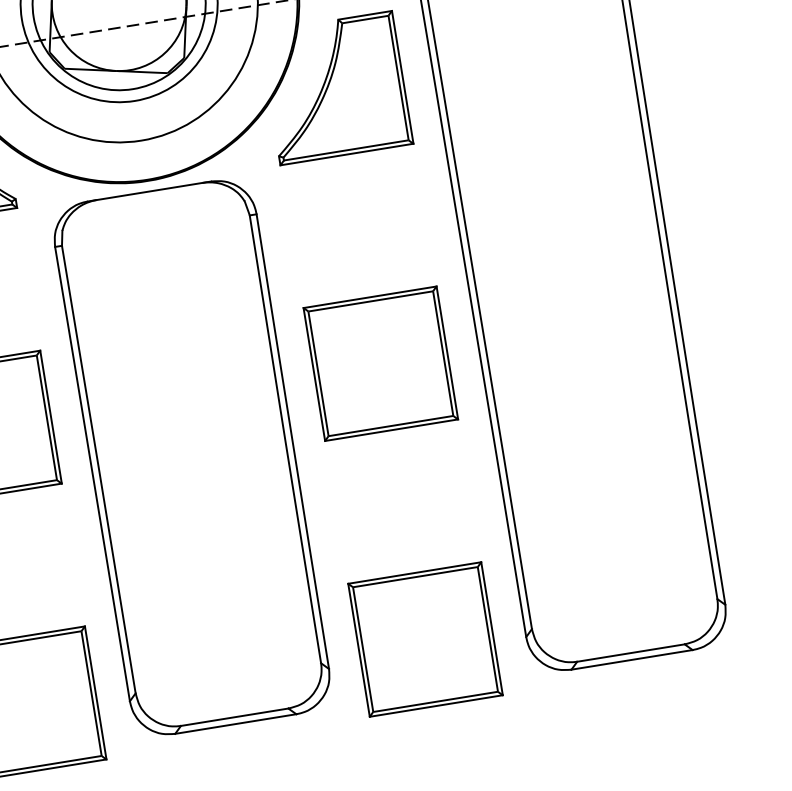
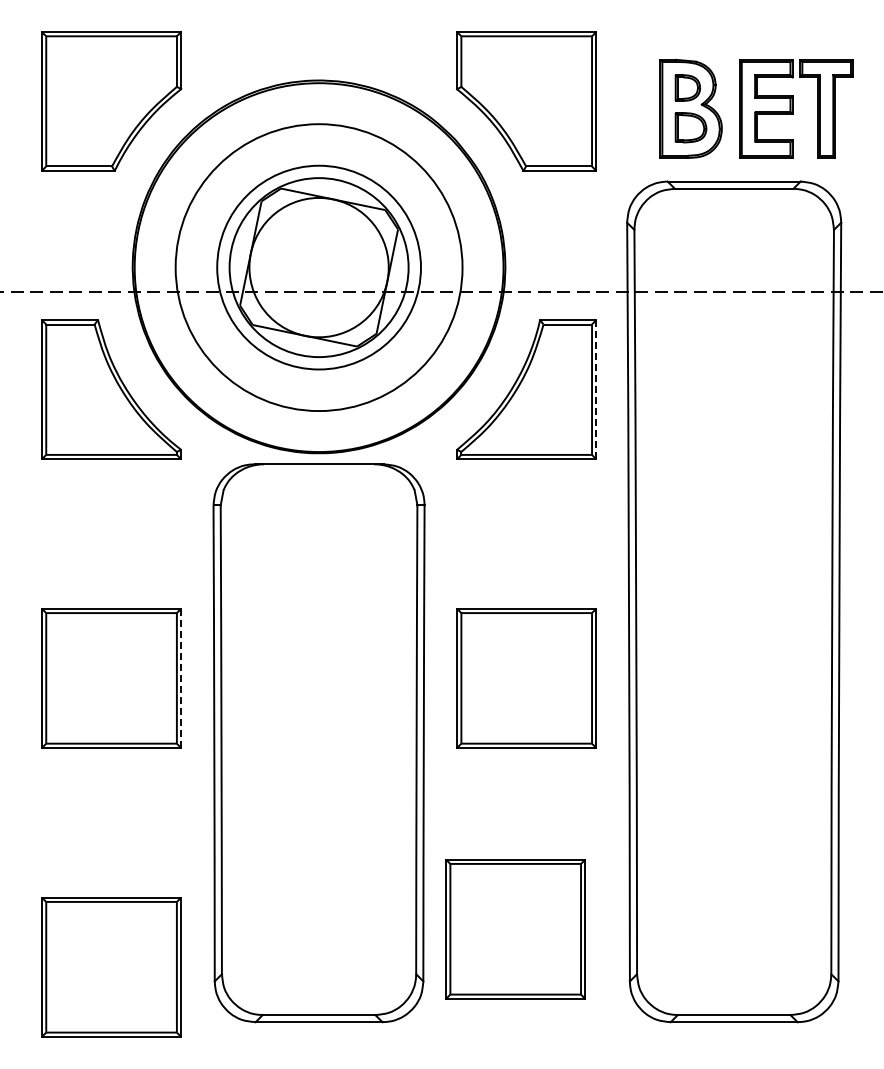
line: (402, 77) -> (596, 389), solid -> dashed
line: (51, 417) -> (181, 678), solid -> dashed
part: (425, 639) -> (515, 929), moved

